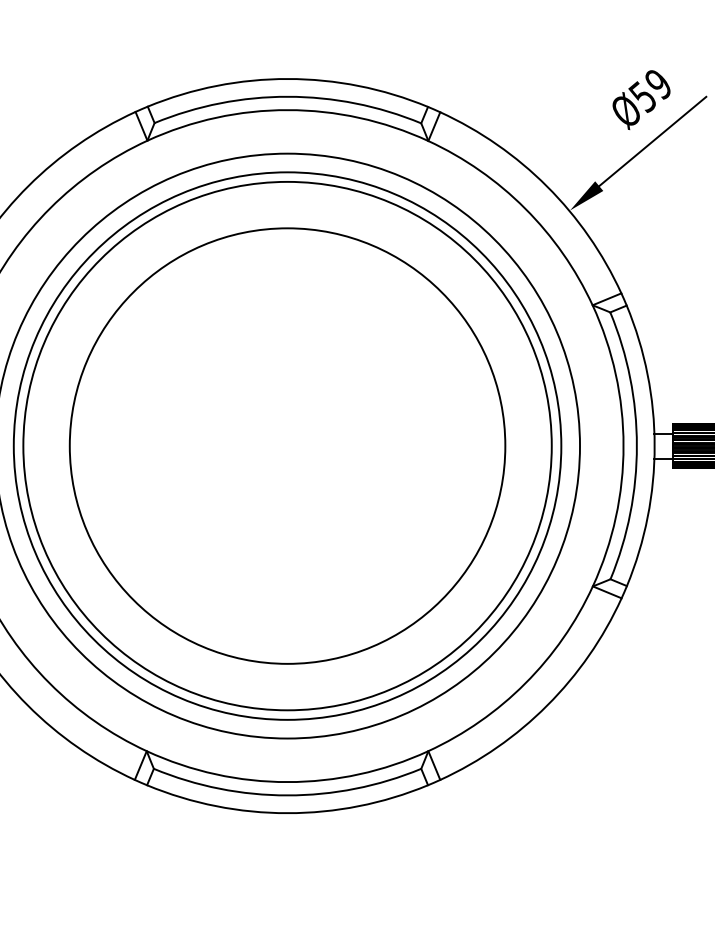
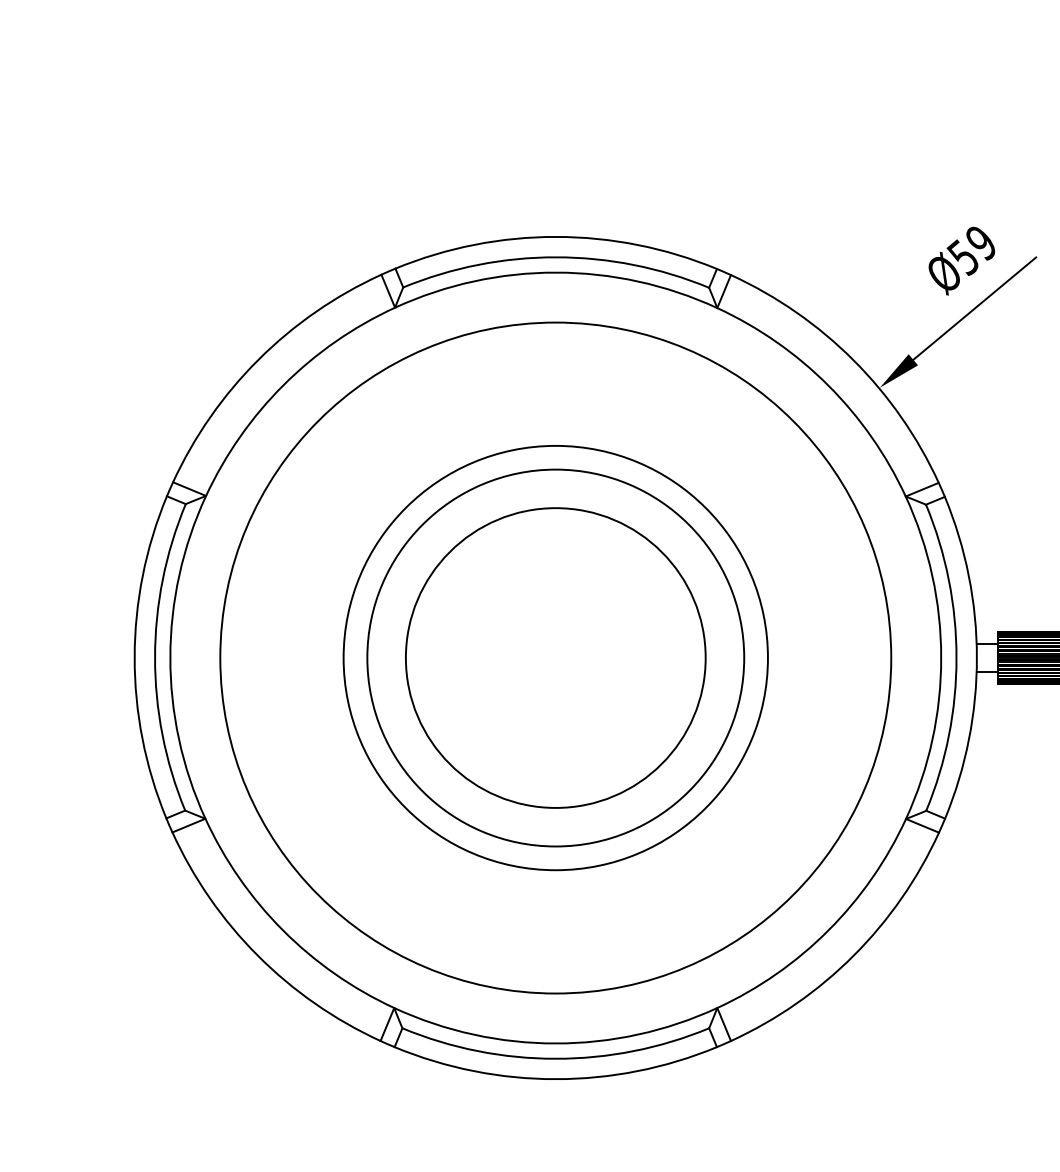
circle: (287, 445) -> (555, 657), size x0.6
circle: (287, 445) -> (555, 657), size x0.6
circle: (287, 445) -> (555, 657), size x0.7

